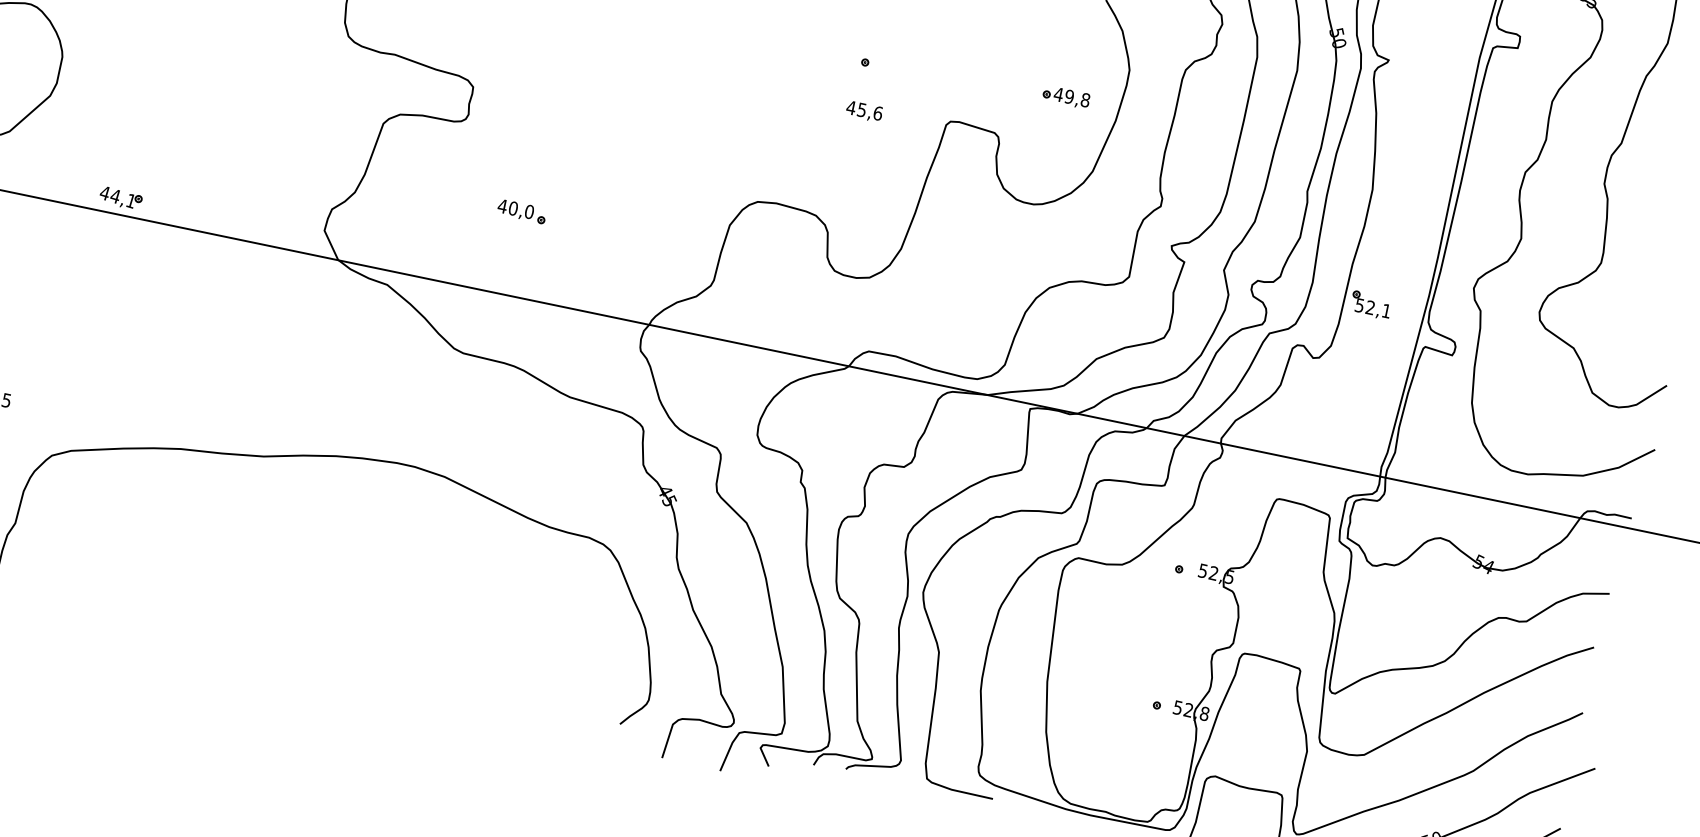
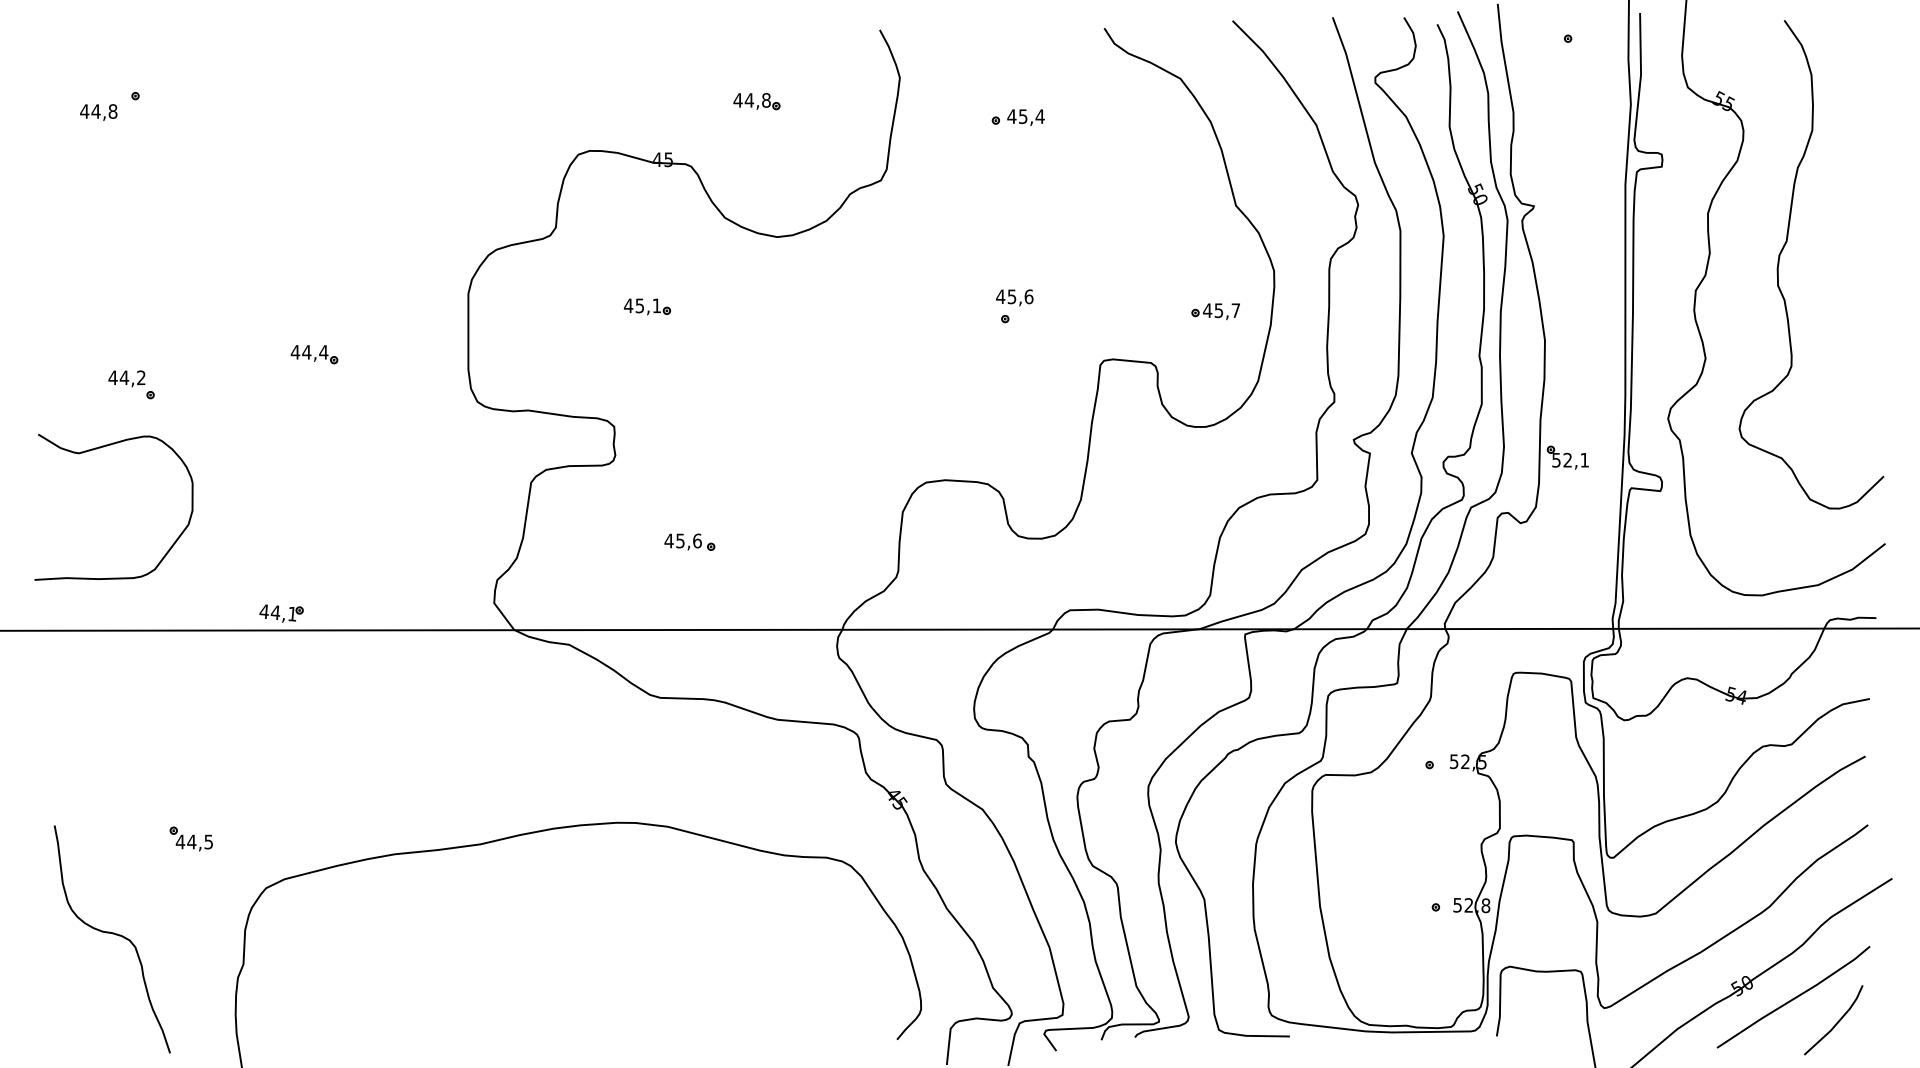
text: (1077, 98) -> (1227, 310), 49,8 -> 45,7
text: (864, 111) -> (1014, 297), moved
text: (521, 209) -> (688, 540), 40,0 -> 45,6

